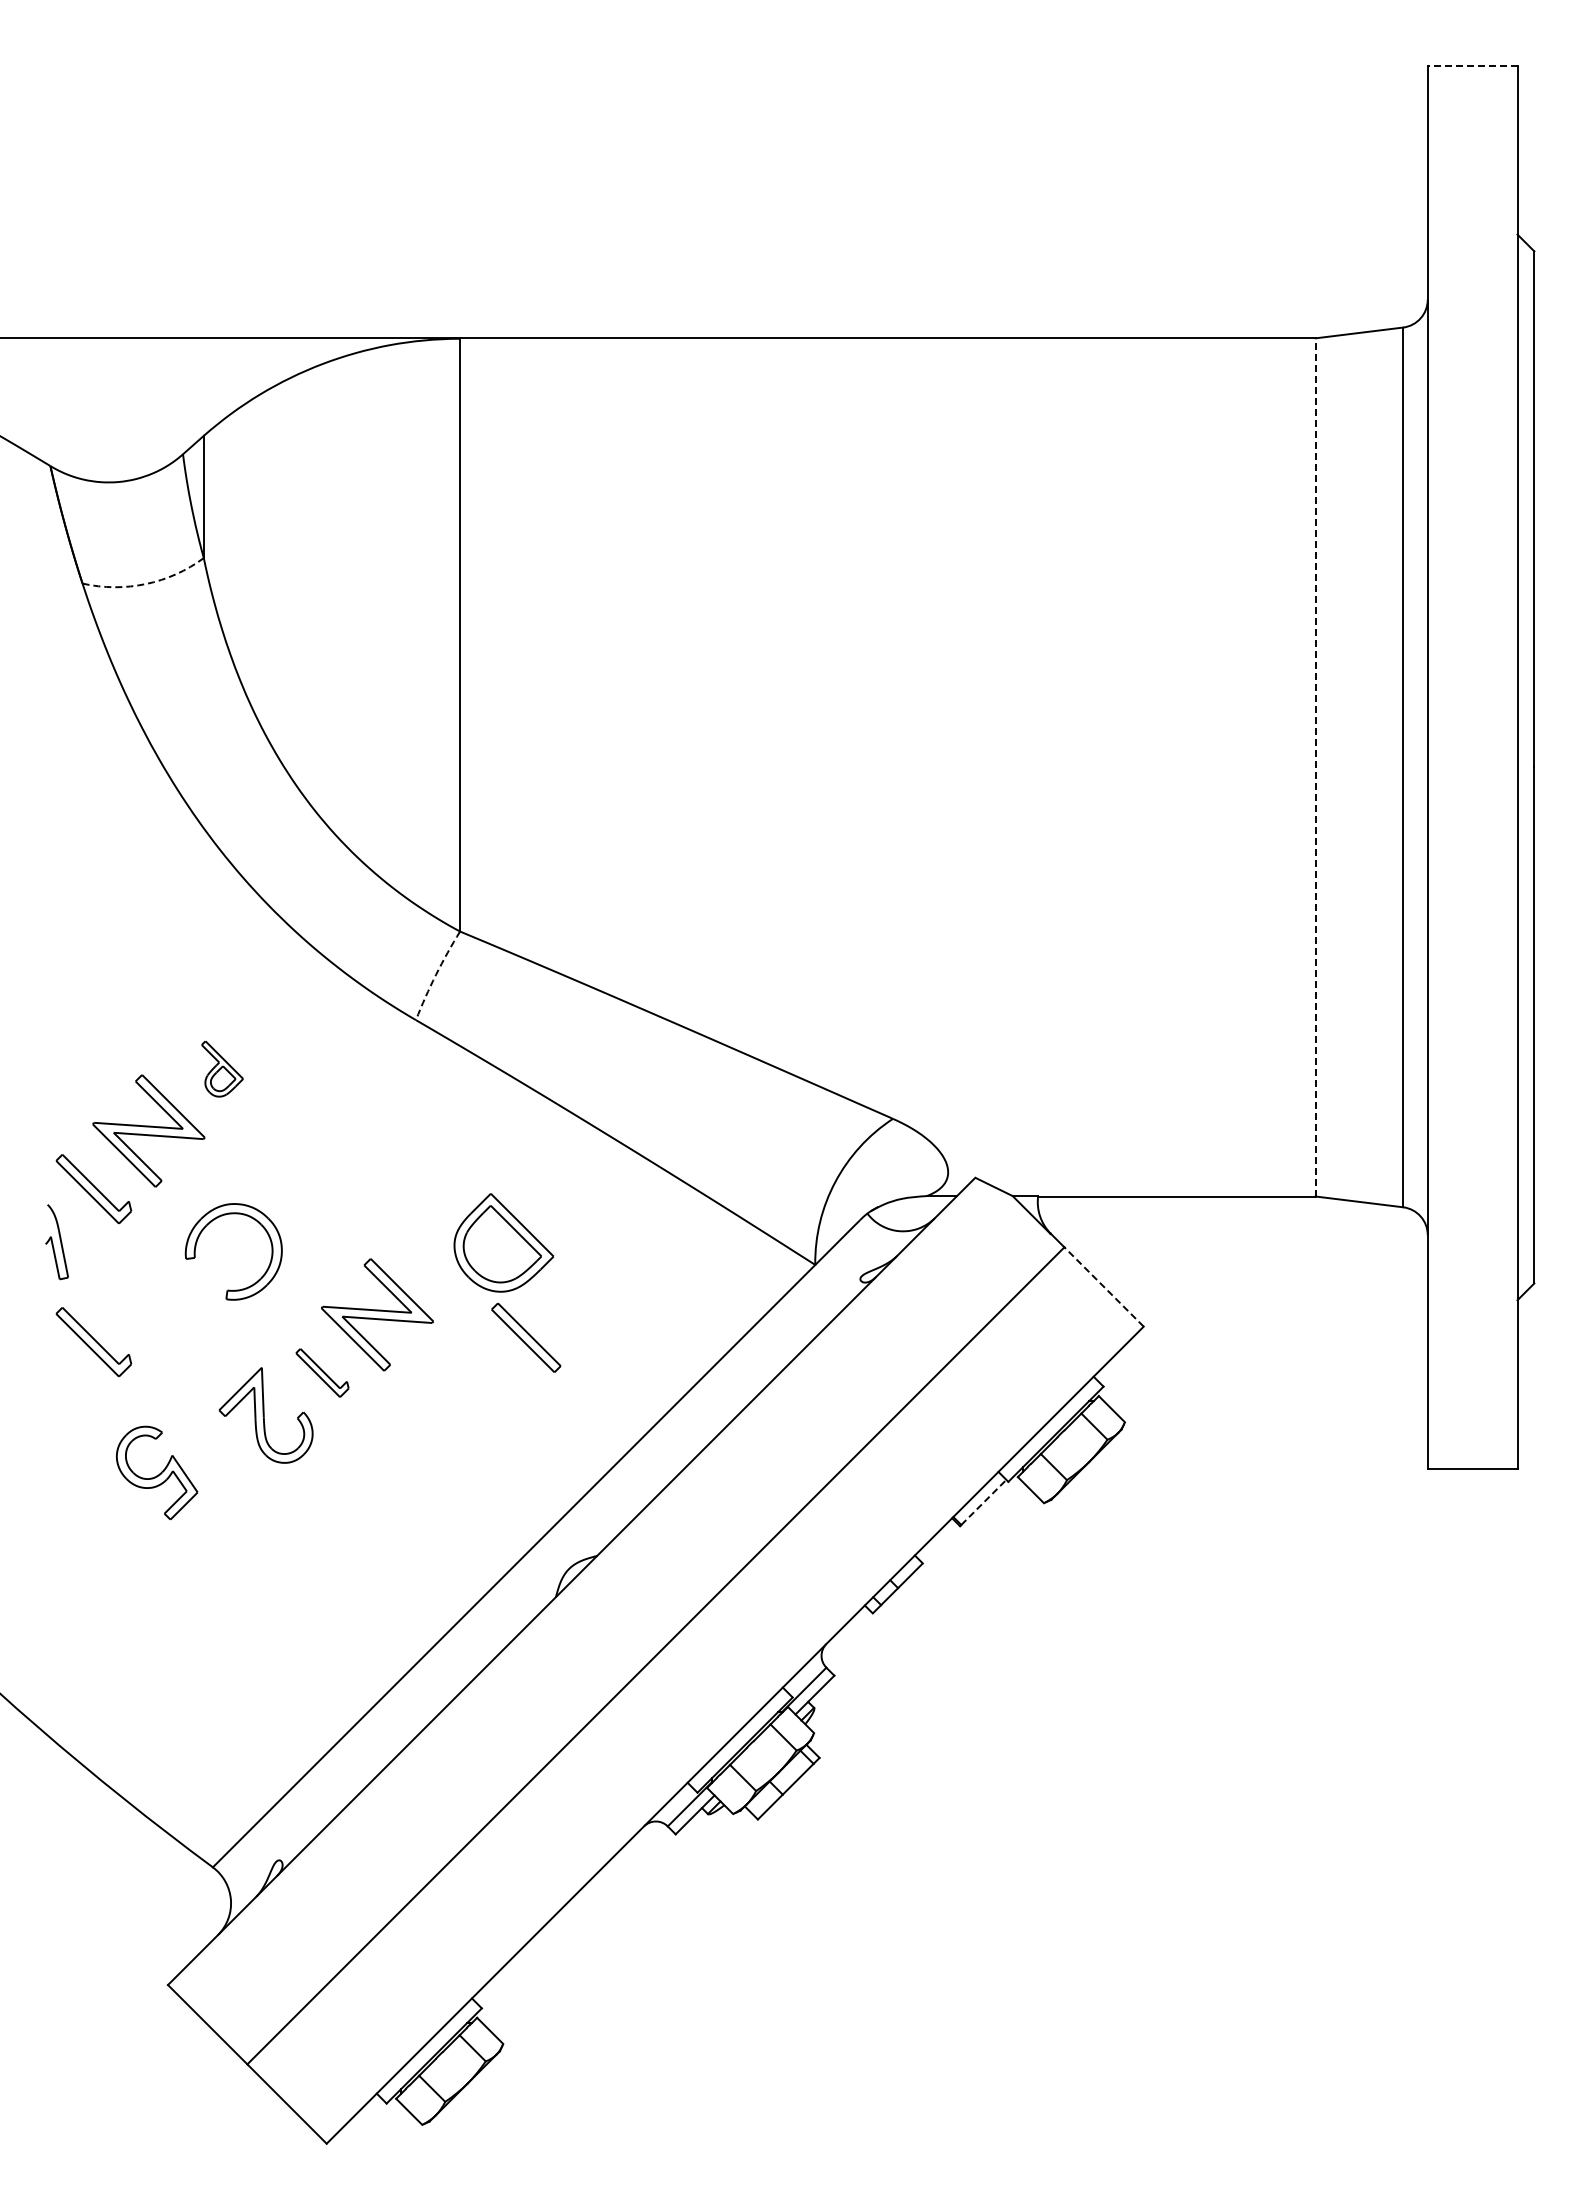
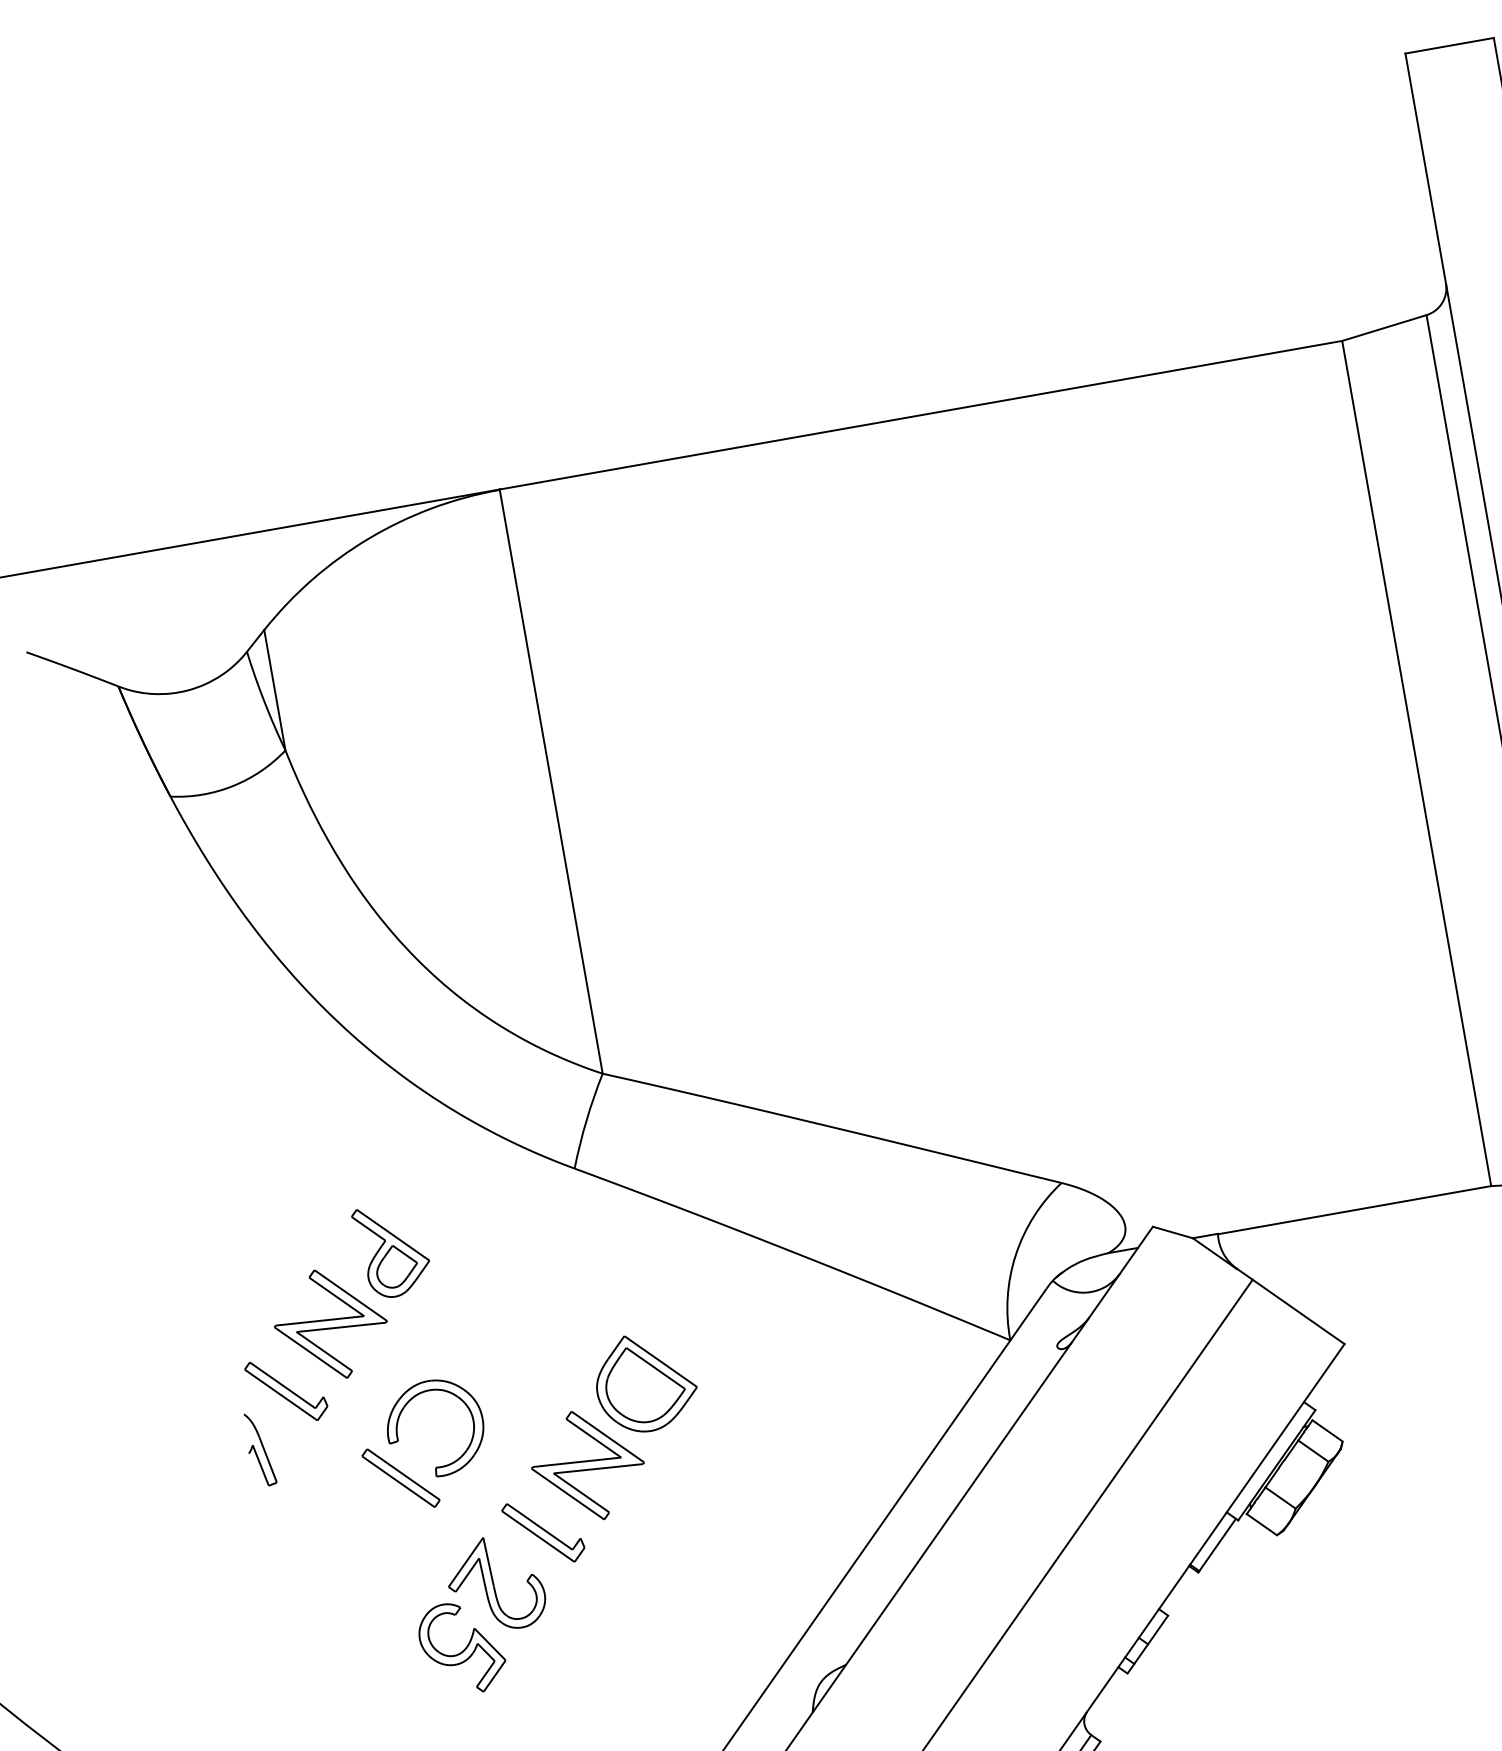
line: (1472, 66) -> (1449, 45), dashed -> solid
arc: (145, 584) -> (232, 786), dashed -> solid
line: (1315, 766) -> (1416, 762), dashed -> solid
arc: (436, 974) -> (586, 1120), dashed -> solid
part: (222, 1068) -> (392, 1249), size x1.67
part: (503, 1242) -> (645, 1381), moved
line: (1103, 1286) -> (1297, 1311), dashed -> solid
part: (526, 1337) -> (401, 1477), moved
part: (93, 1342) -> (313, 1542), removed
part: (322, 1372) -> (543, 1531), size x1.43
part: (157, 1472) -> (462, 1647), moved
line: (983, 1502) -> (1217, 1545), dashed -> solid

